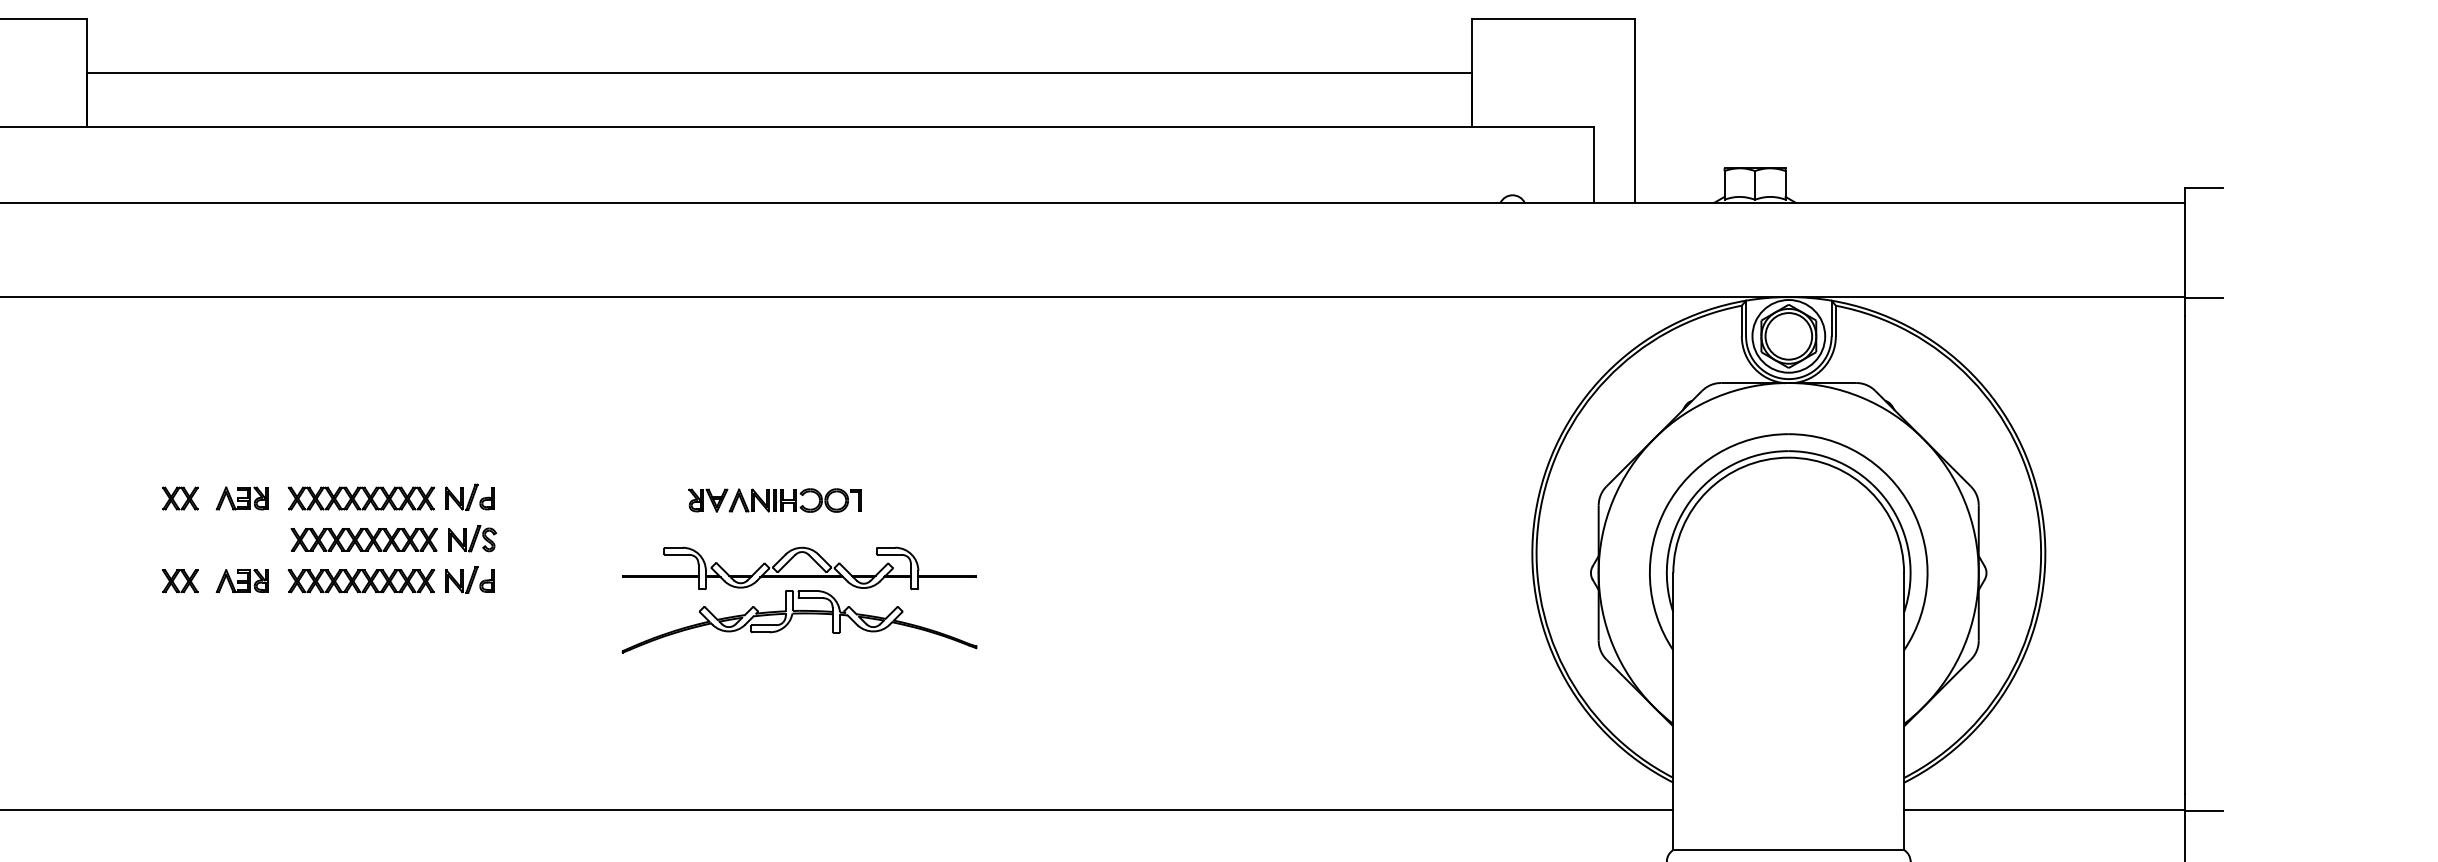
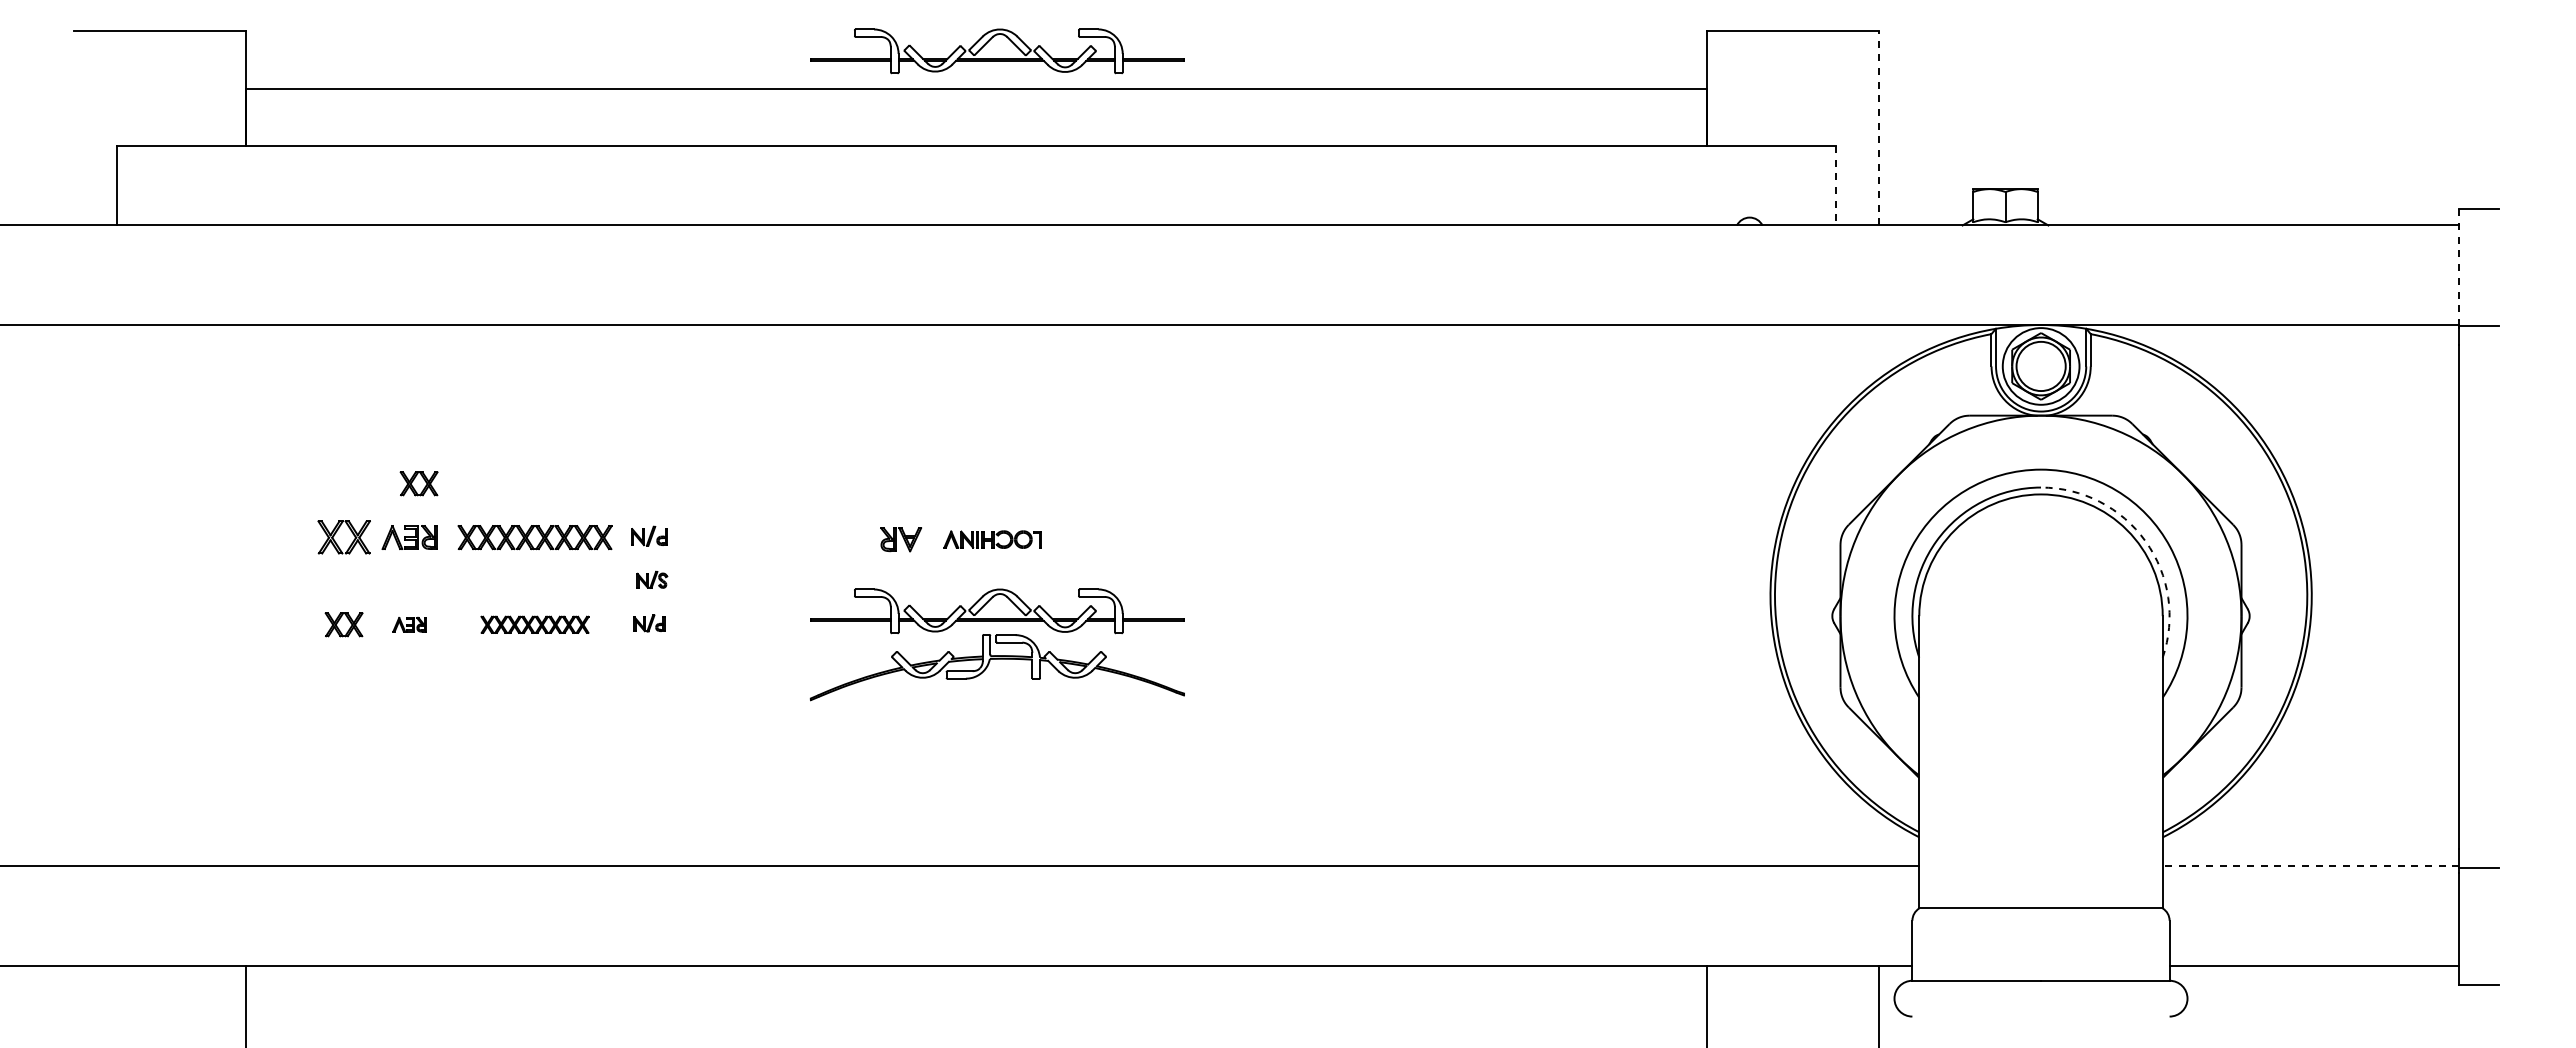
part: (799, 44) -> (997, 58), added
line: (1634, 109) -> (1878, 127), solid -> dashed
line: (1593, 164) -> (1835, 185), solid -> dashed
line: (2185, 240) -> (2459, 265), solid -> dashed
part: (250, 447) -> (418, 483), added
part: (469, 496) -> (649, 535), size x0.7
part: (179, 498) -> (343, 537), size x1.4
part: (794, 500) -> (992, 539), size x0.7
arc: (1887, 502) -> (2145, 541), solid -> dashed
part: (472, 538) -> (652, 579), size x0.6
part: (363, 539) -> (537, 580), removed
part: (242, 580) -> (409, 624), size x0.6
part: (360, 580) -> (534, 624), size x0.7
part: (469, 580) -> (649, 623), size x0.6
line: (2044, 810) -> (2310, 866), solid -> dashed

